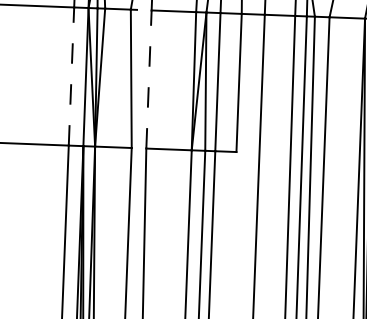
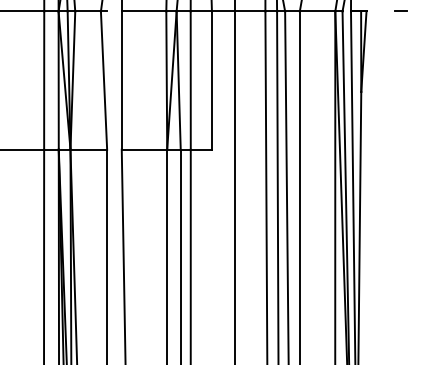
line: (71, 76) -> (44, 80), dashed -> solid
line: (148, 79) -> (121, 80), dashed -> solid

